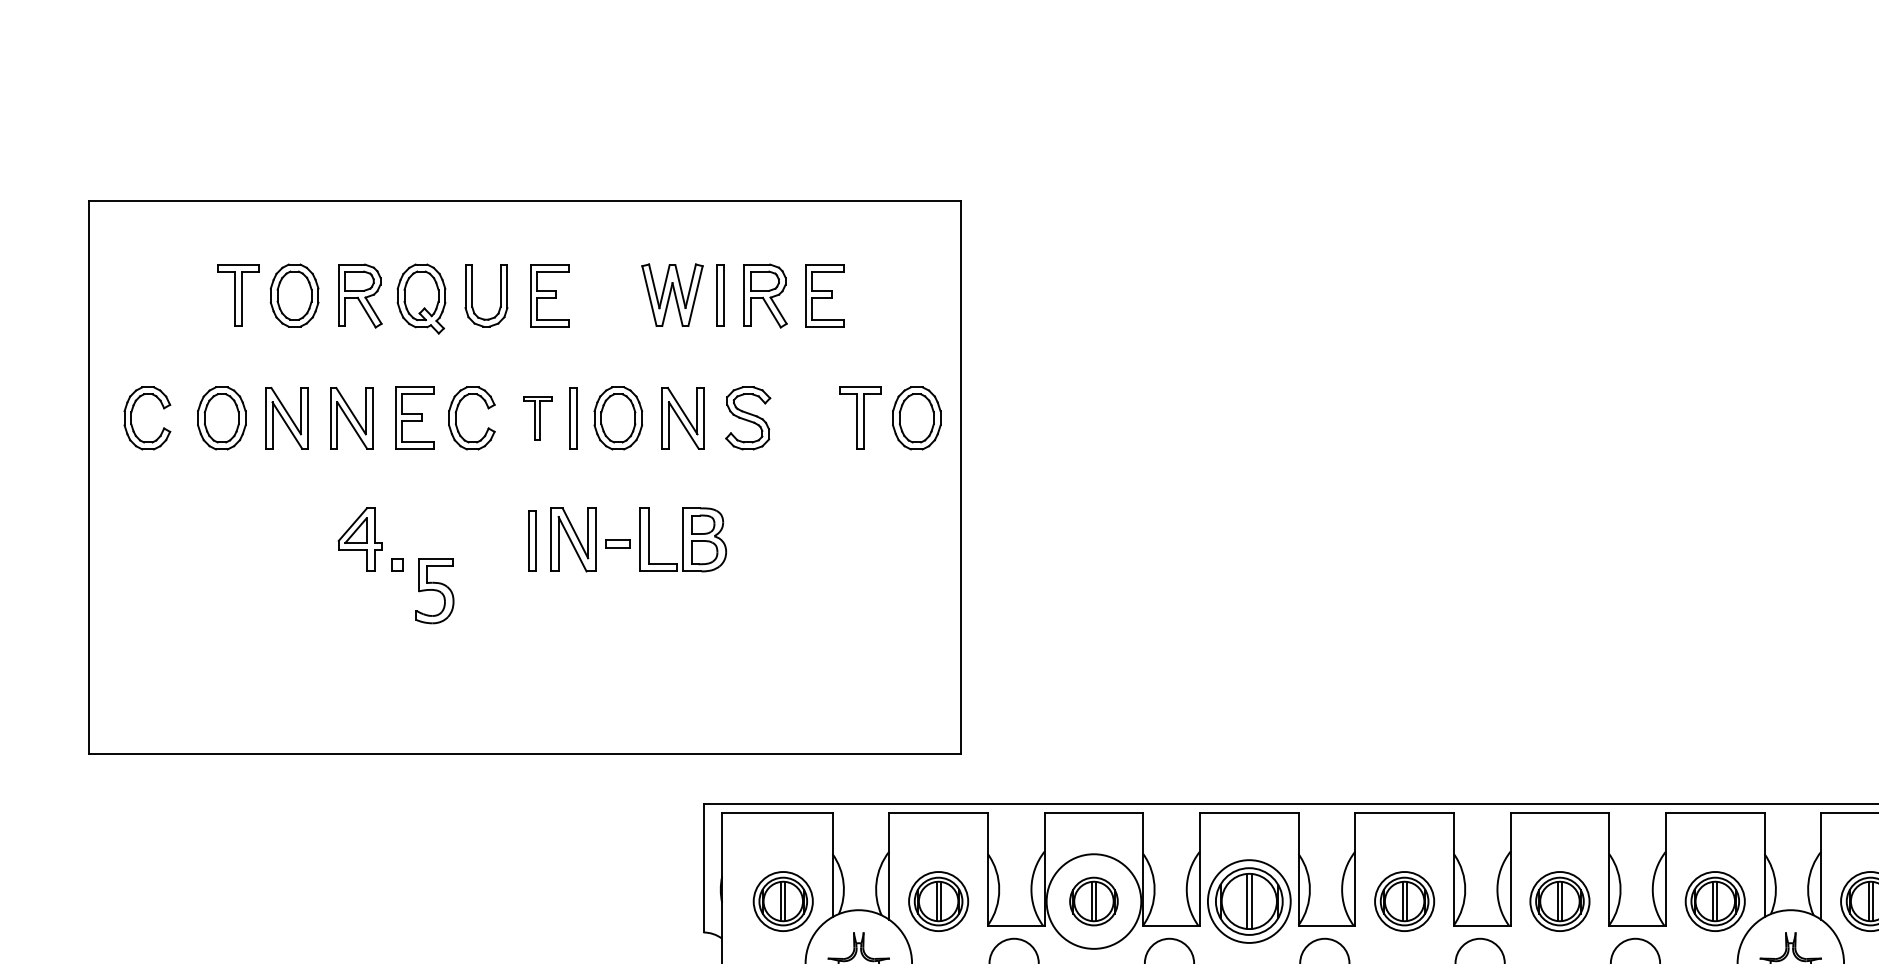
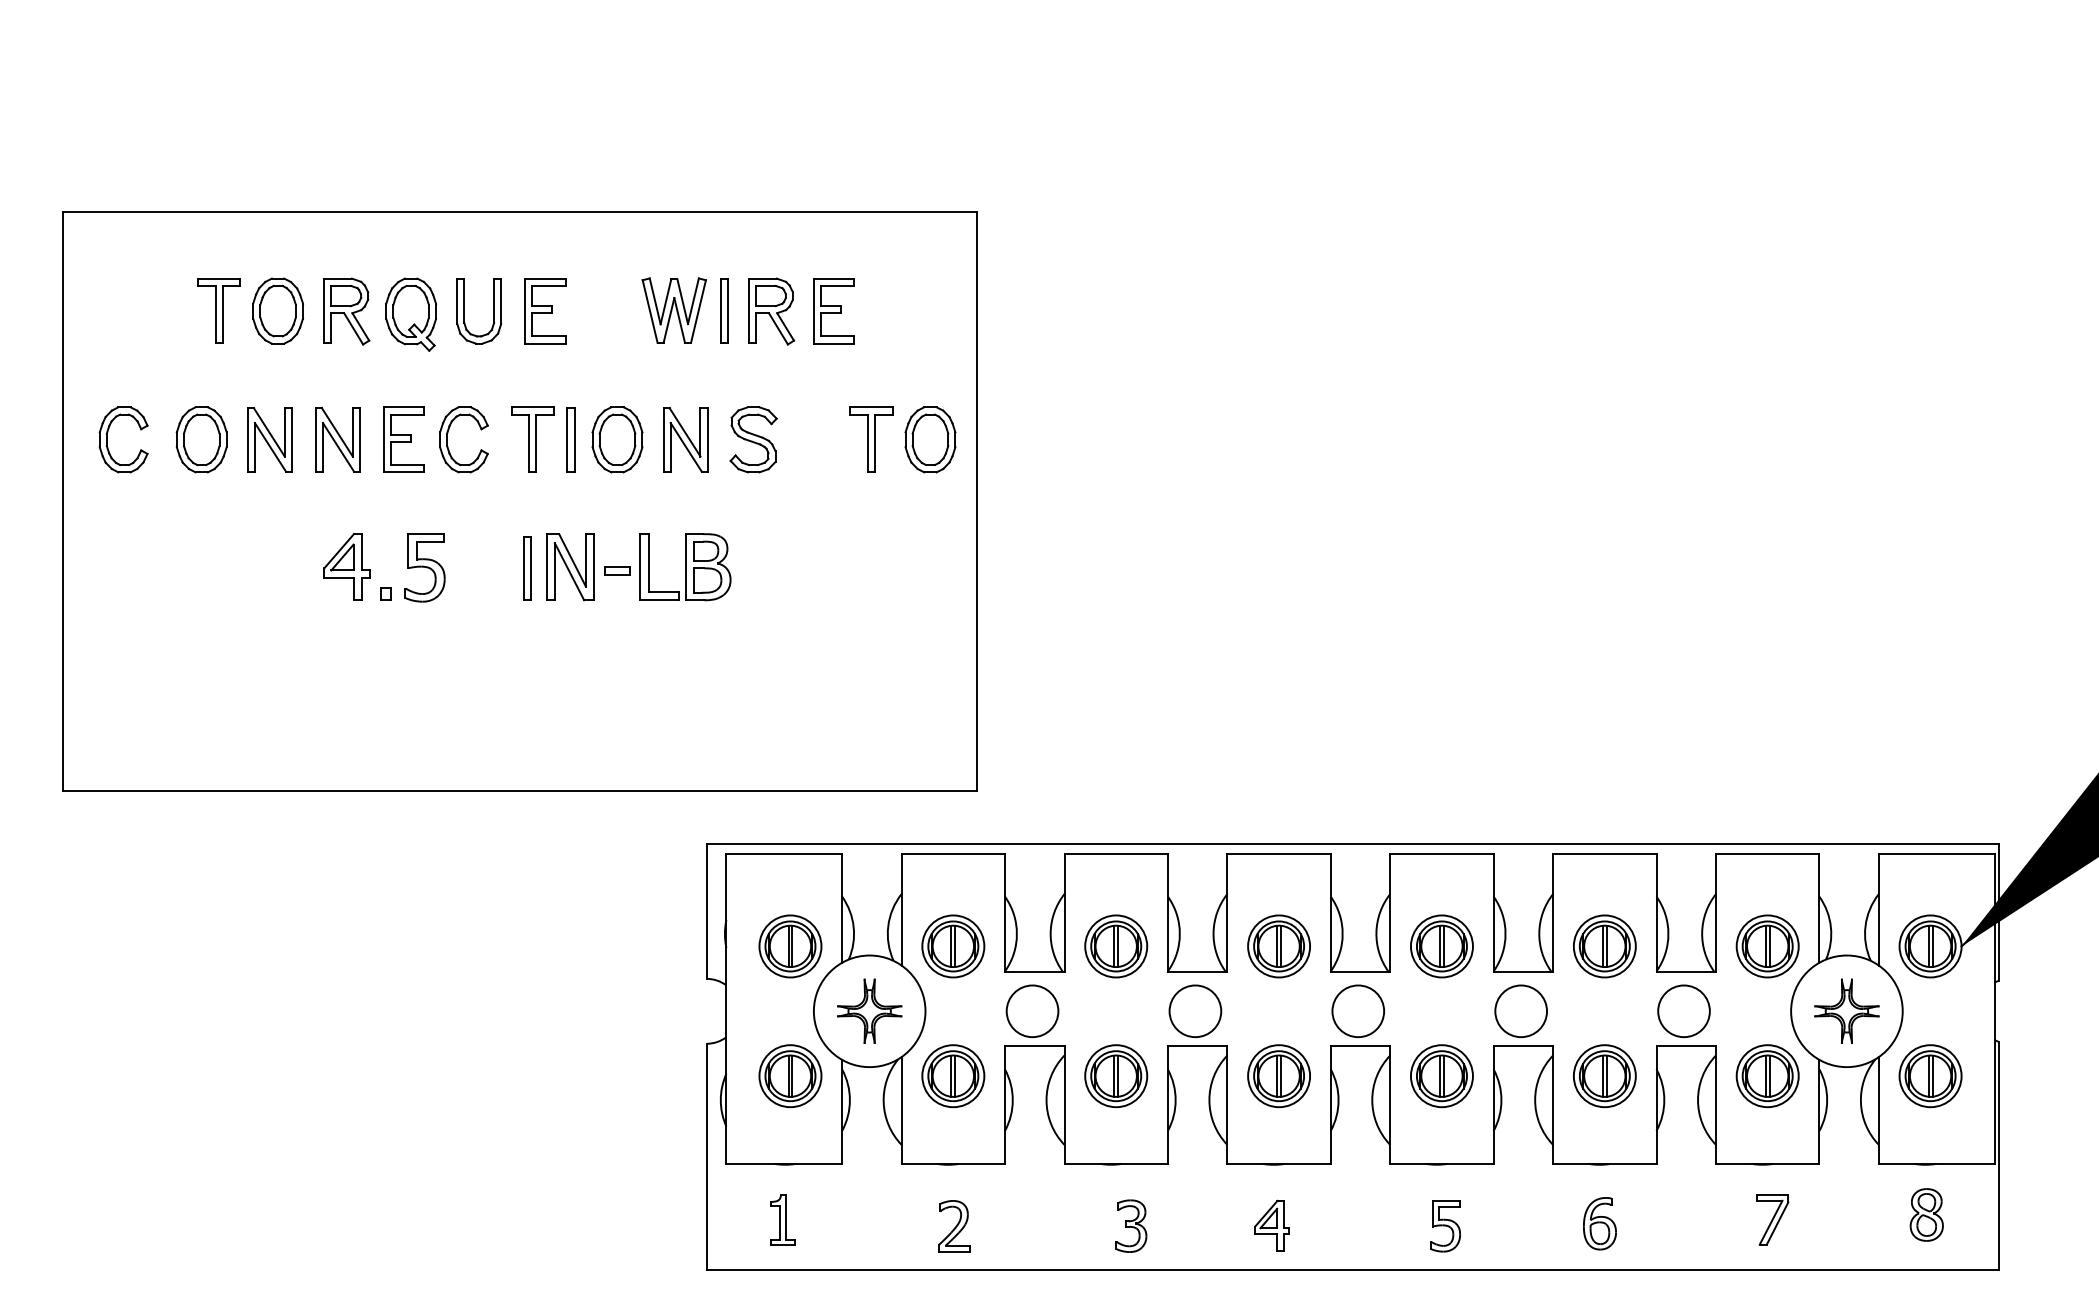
part: (537, 418) -> (532, 439), size x1.43
part: (434, 590) -> (424, 567), moved
circle: (1094, 901) -> (1116, 946), size x0.62
part: (1248, 901) -> (1278, 946), size x0.71

